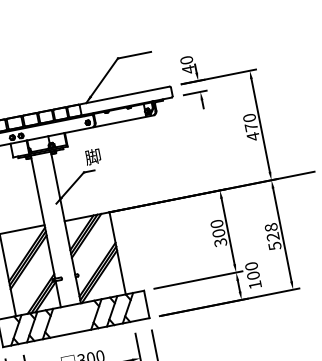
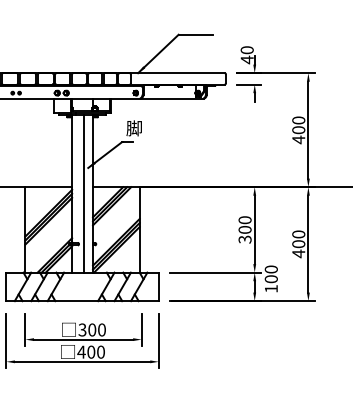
text: (251, 127) -> (298, 130), 470 -> 400
line: (56, 229) -> (83, 193), added
text: (272, 237) -> (298, 244), 528 -> 400

